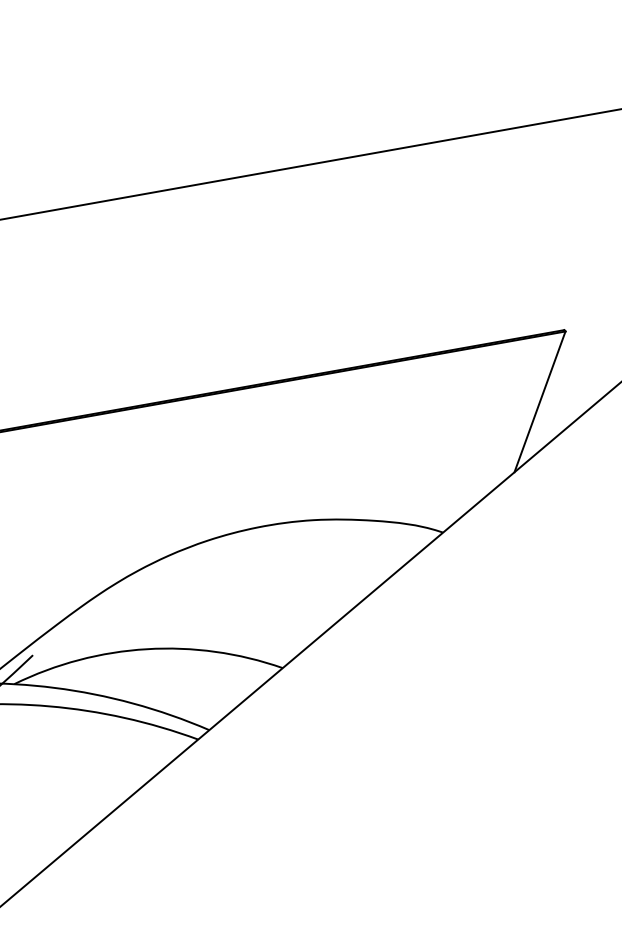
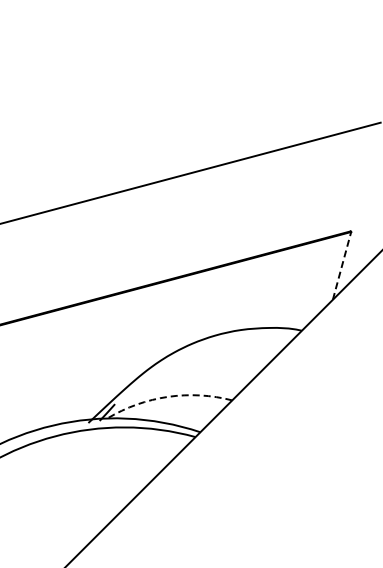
line: (541, 401) -> (342, 265), solid -> dashed
arc: (147, 648) -> (168, 396), solid -> dashed

